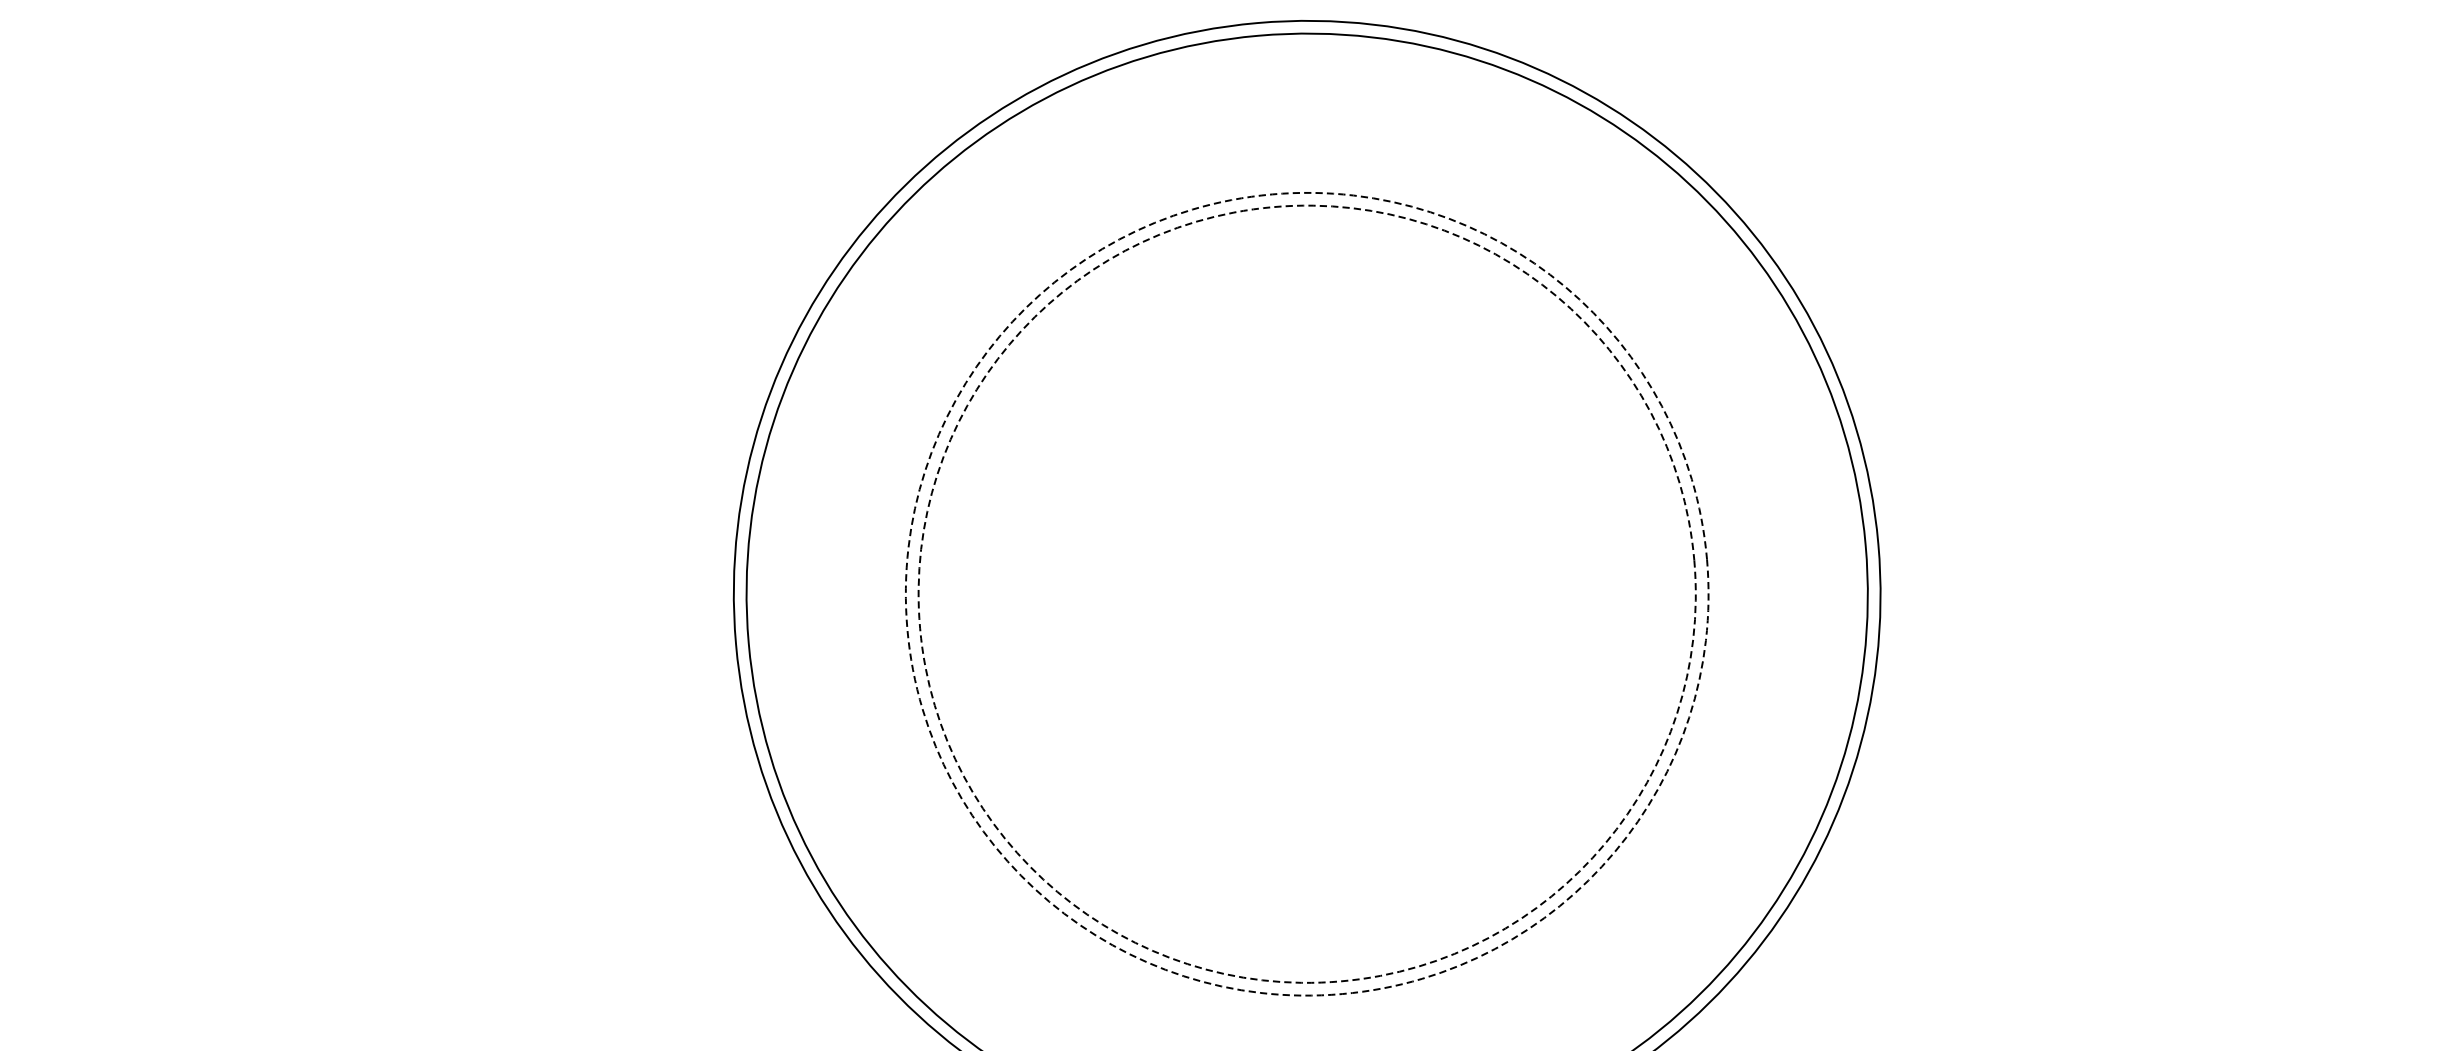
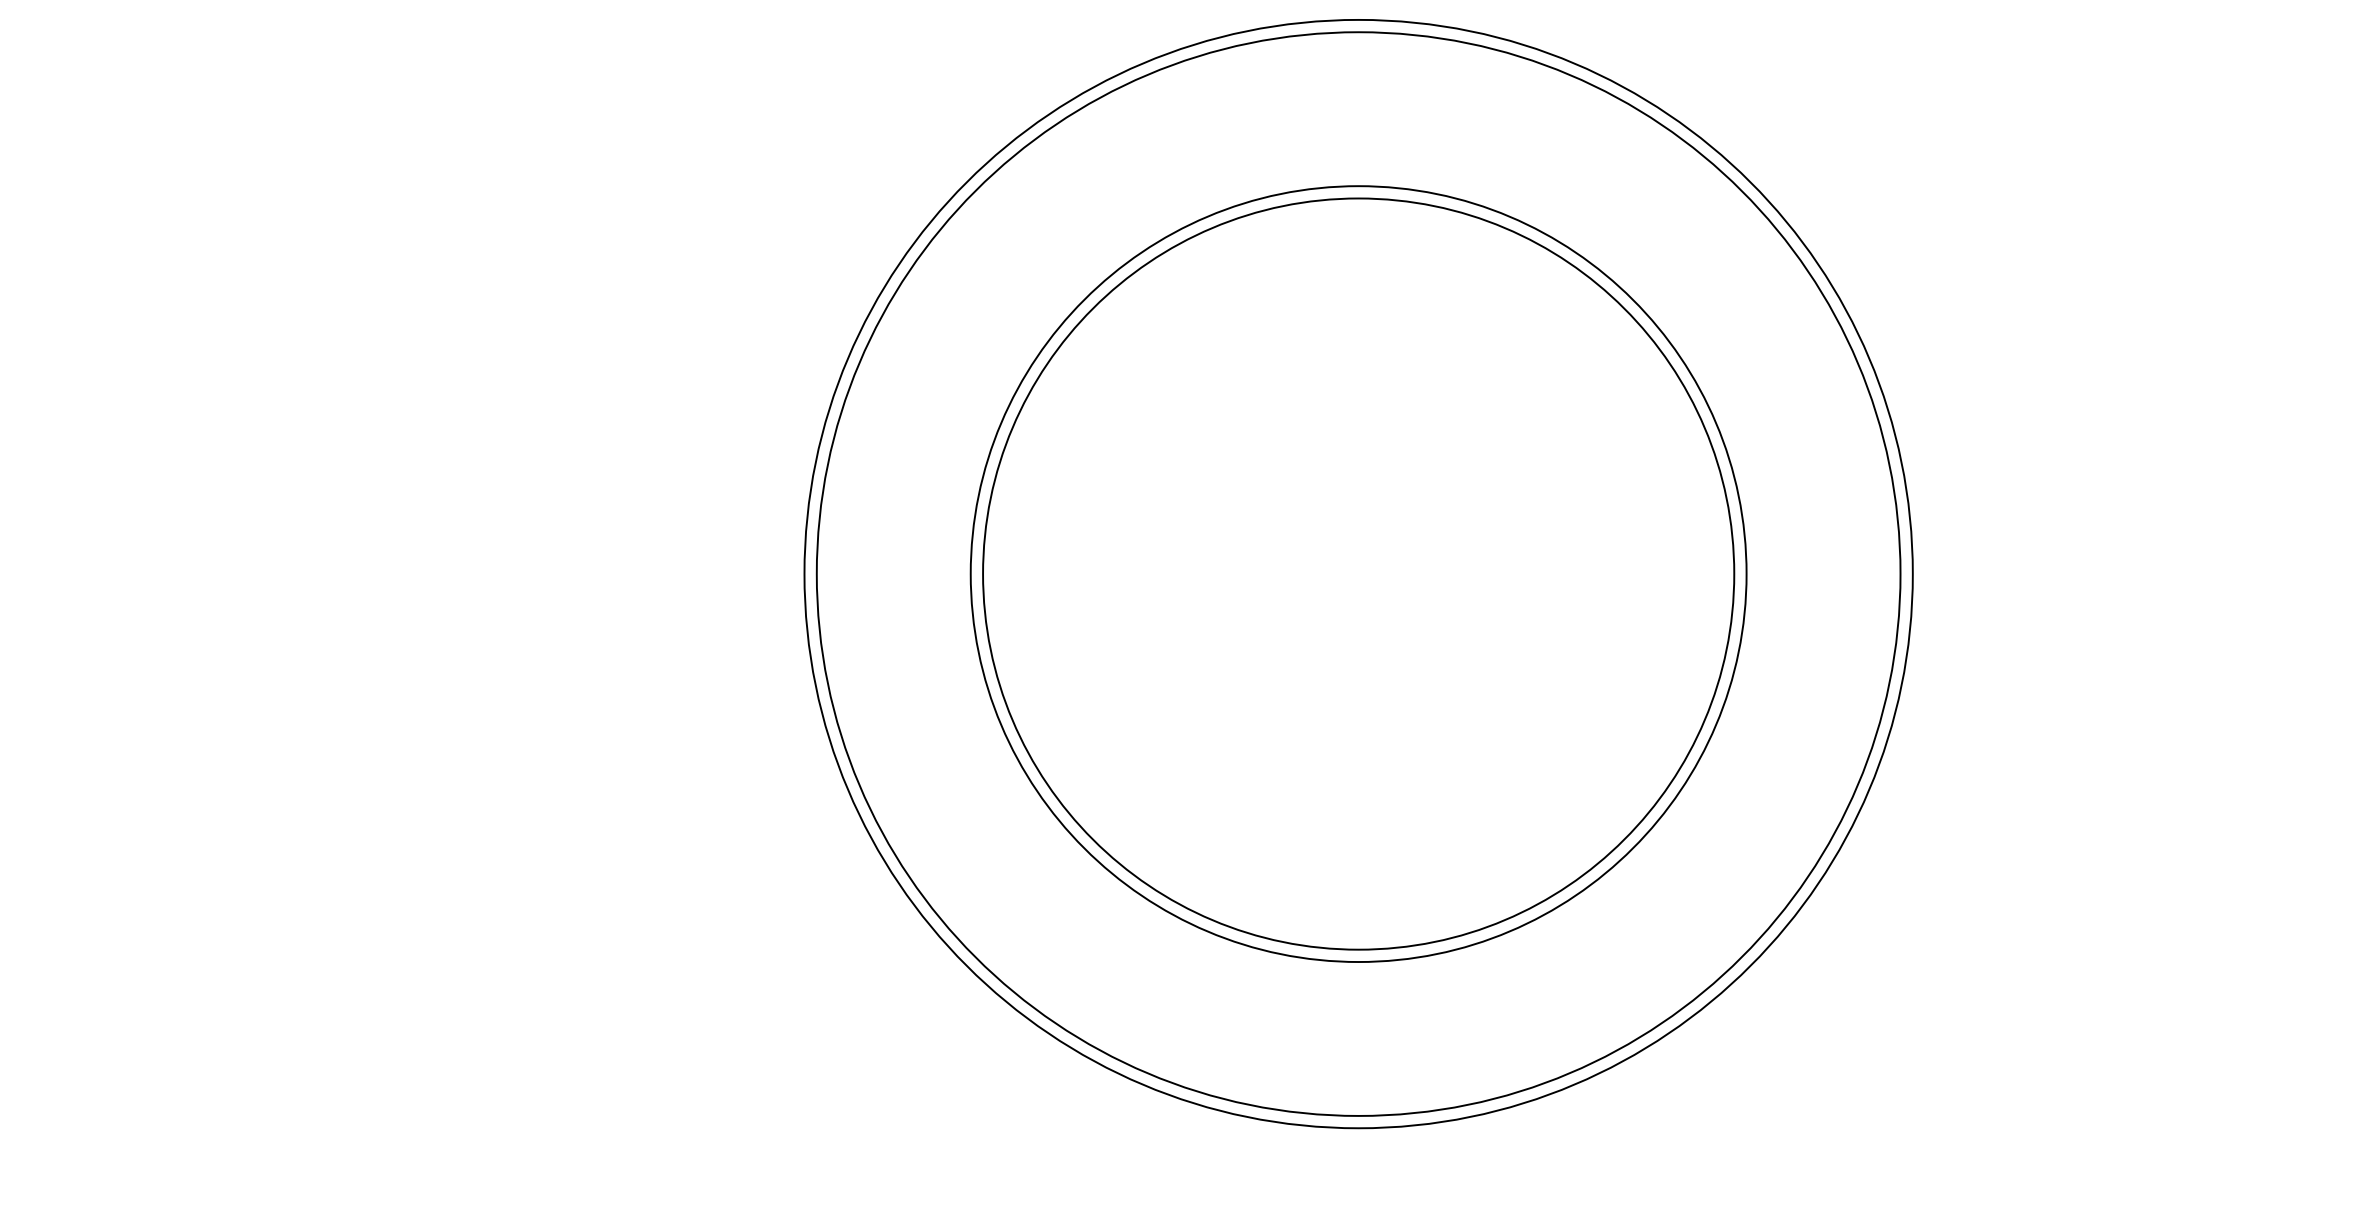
circle: (1306, 593) -> (1358, 573), dashed -> solid
circle: (1307, 594) -> (1358, 574), dashed -> solid

